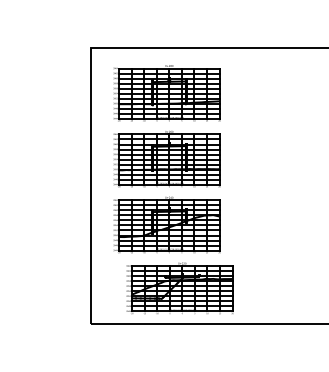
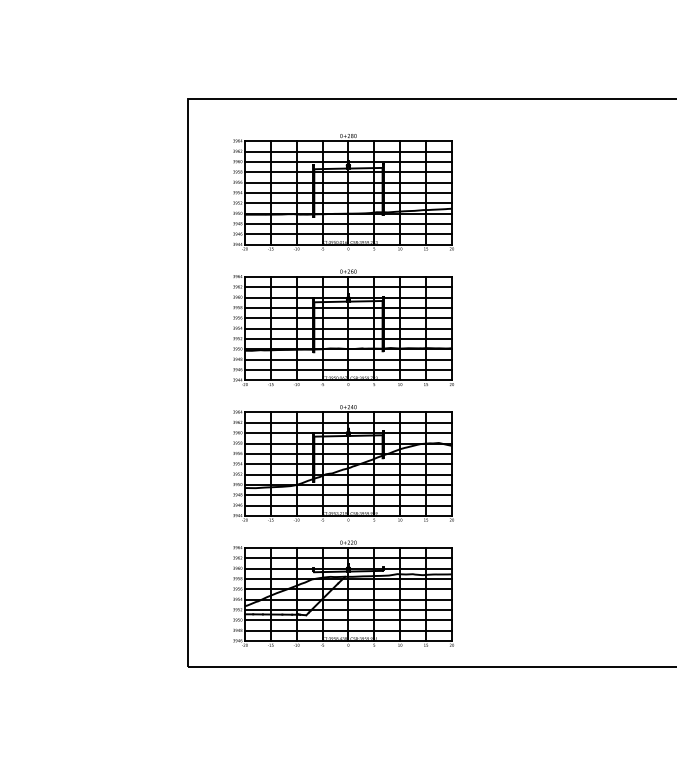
part: (179, 288) -> (342, 593), moved

